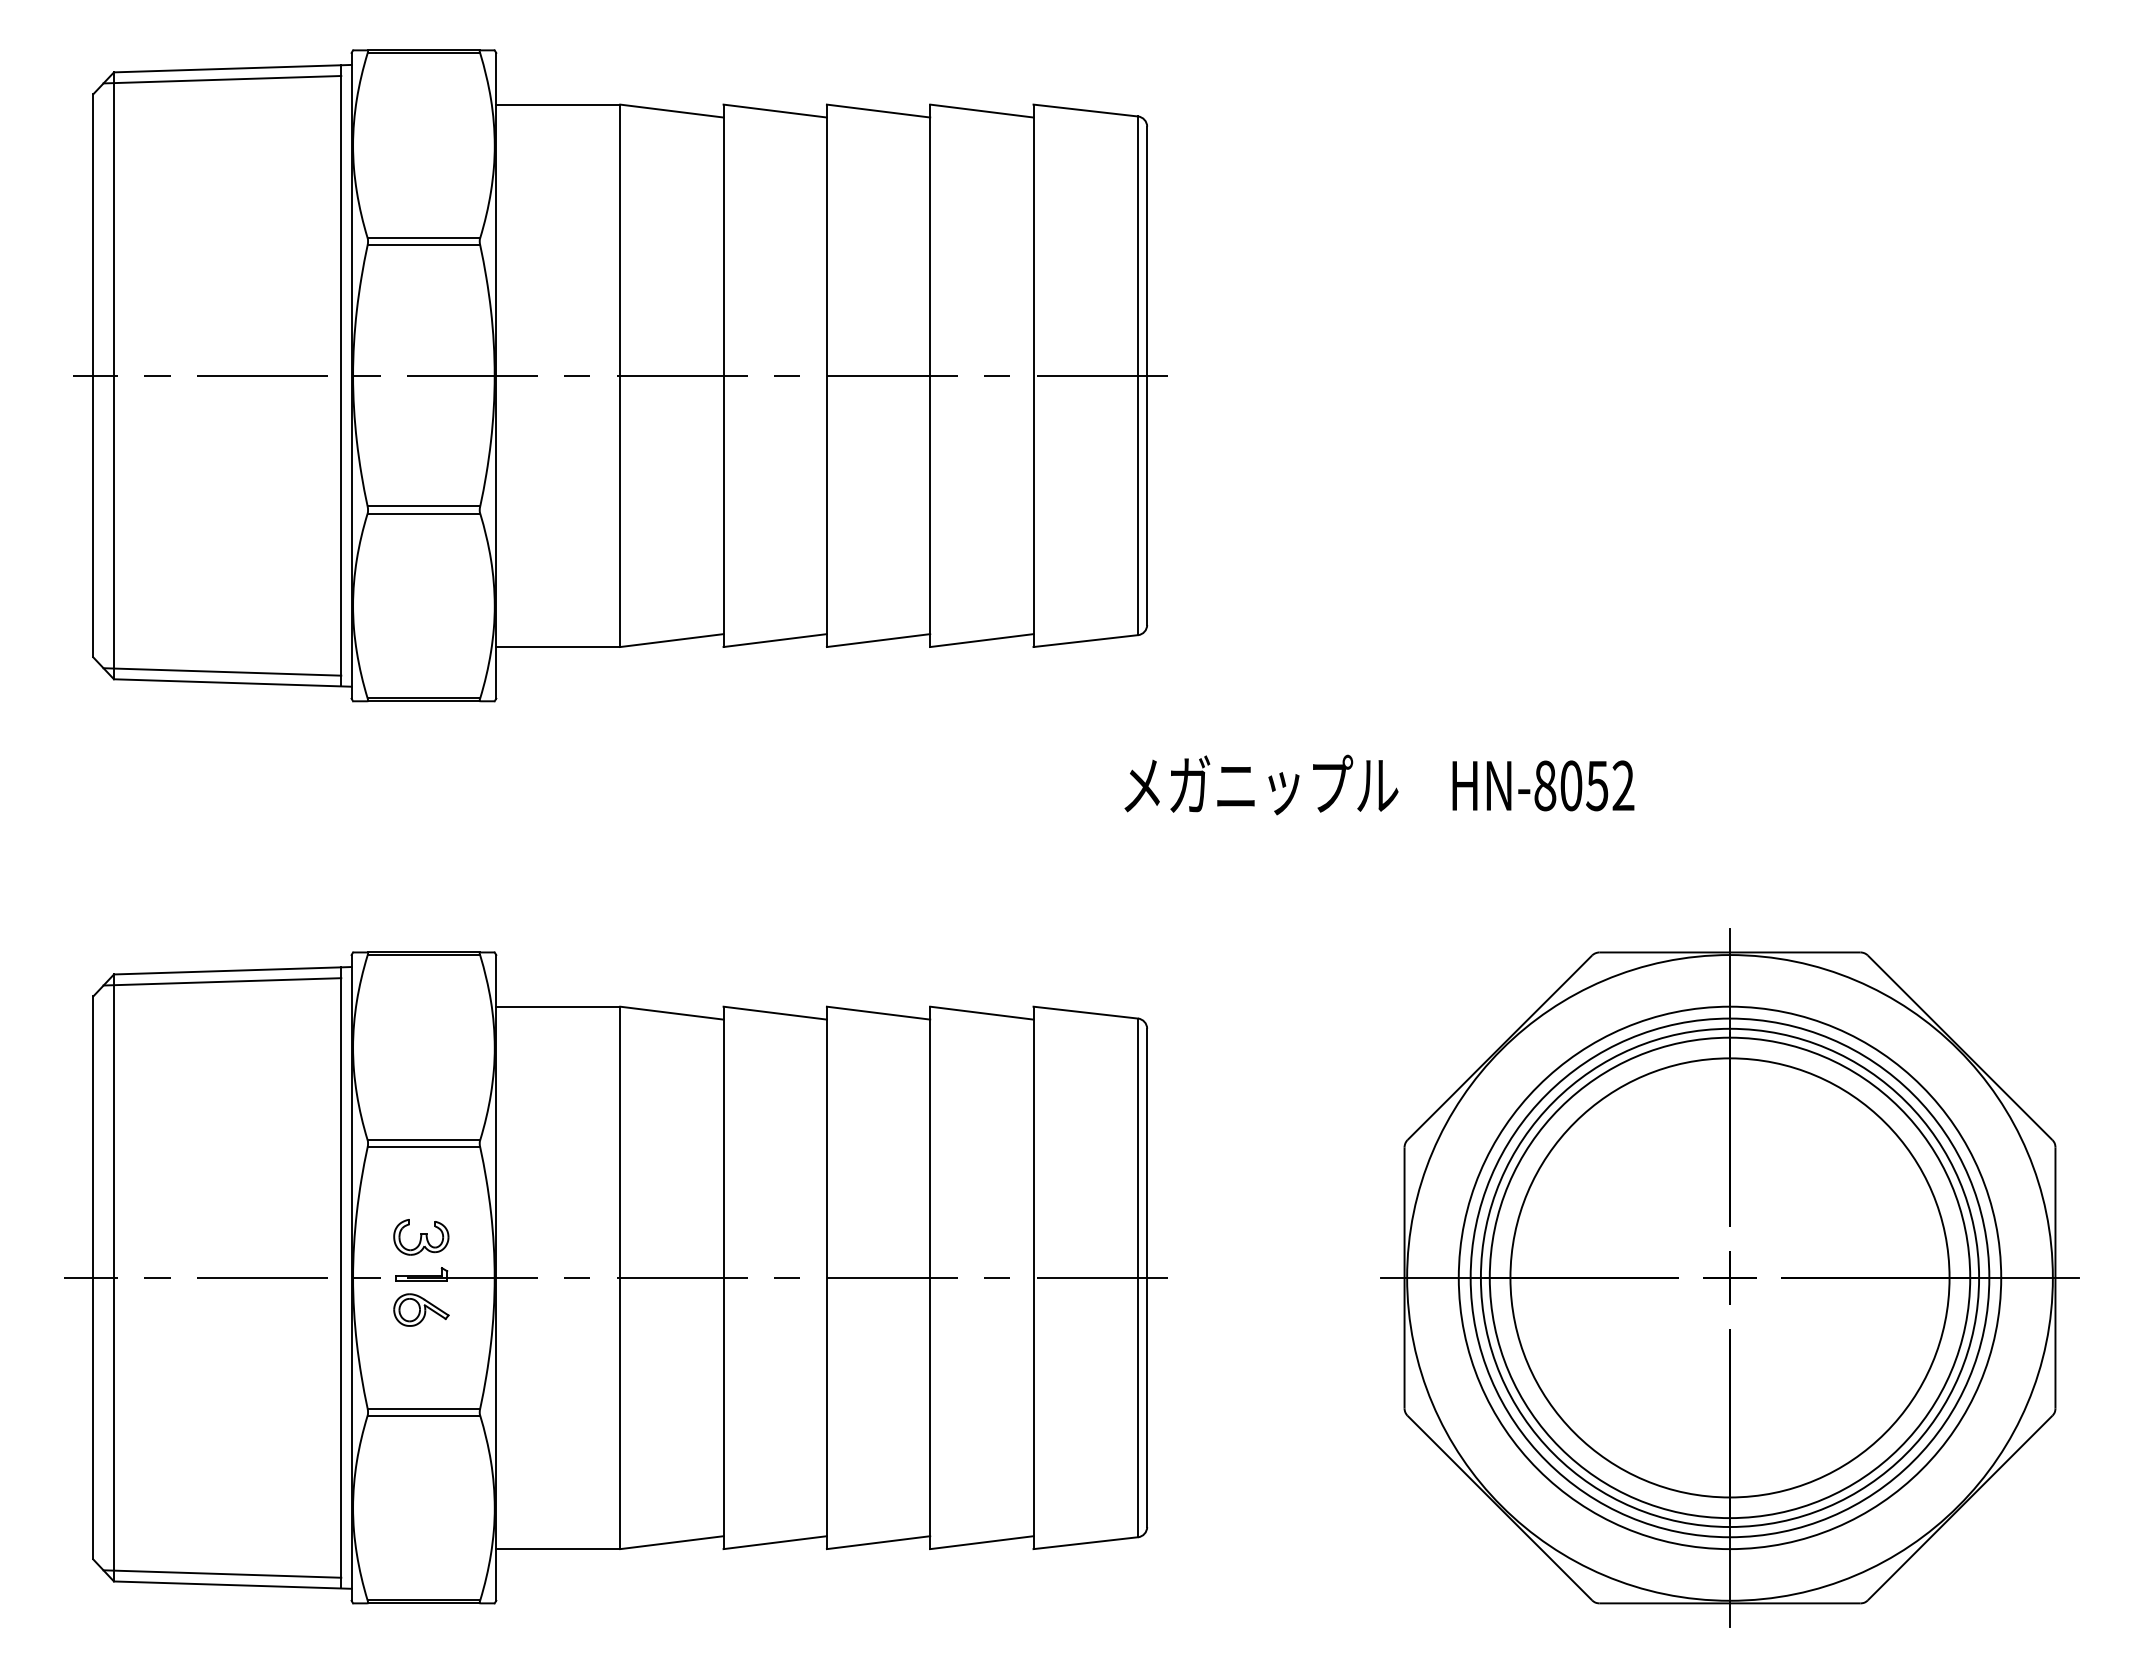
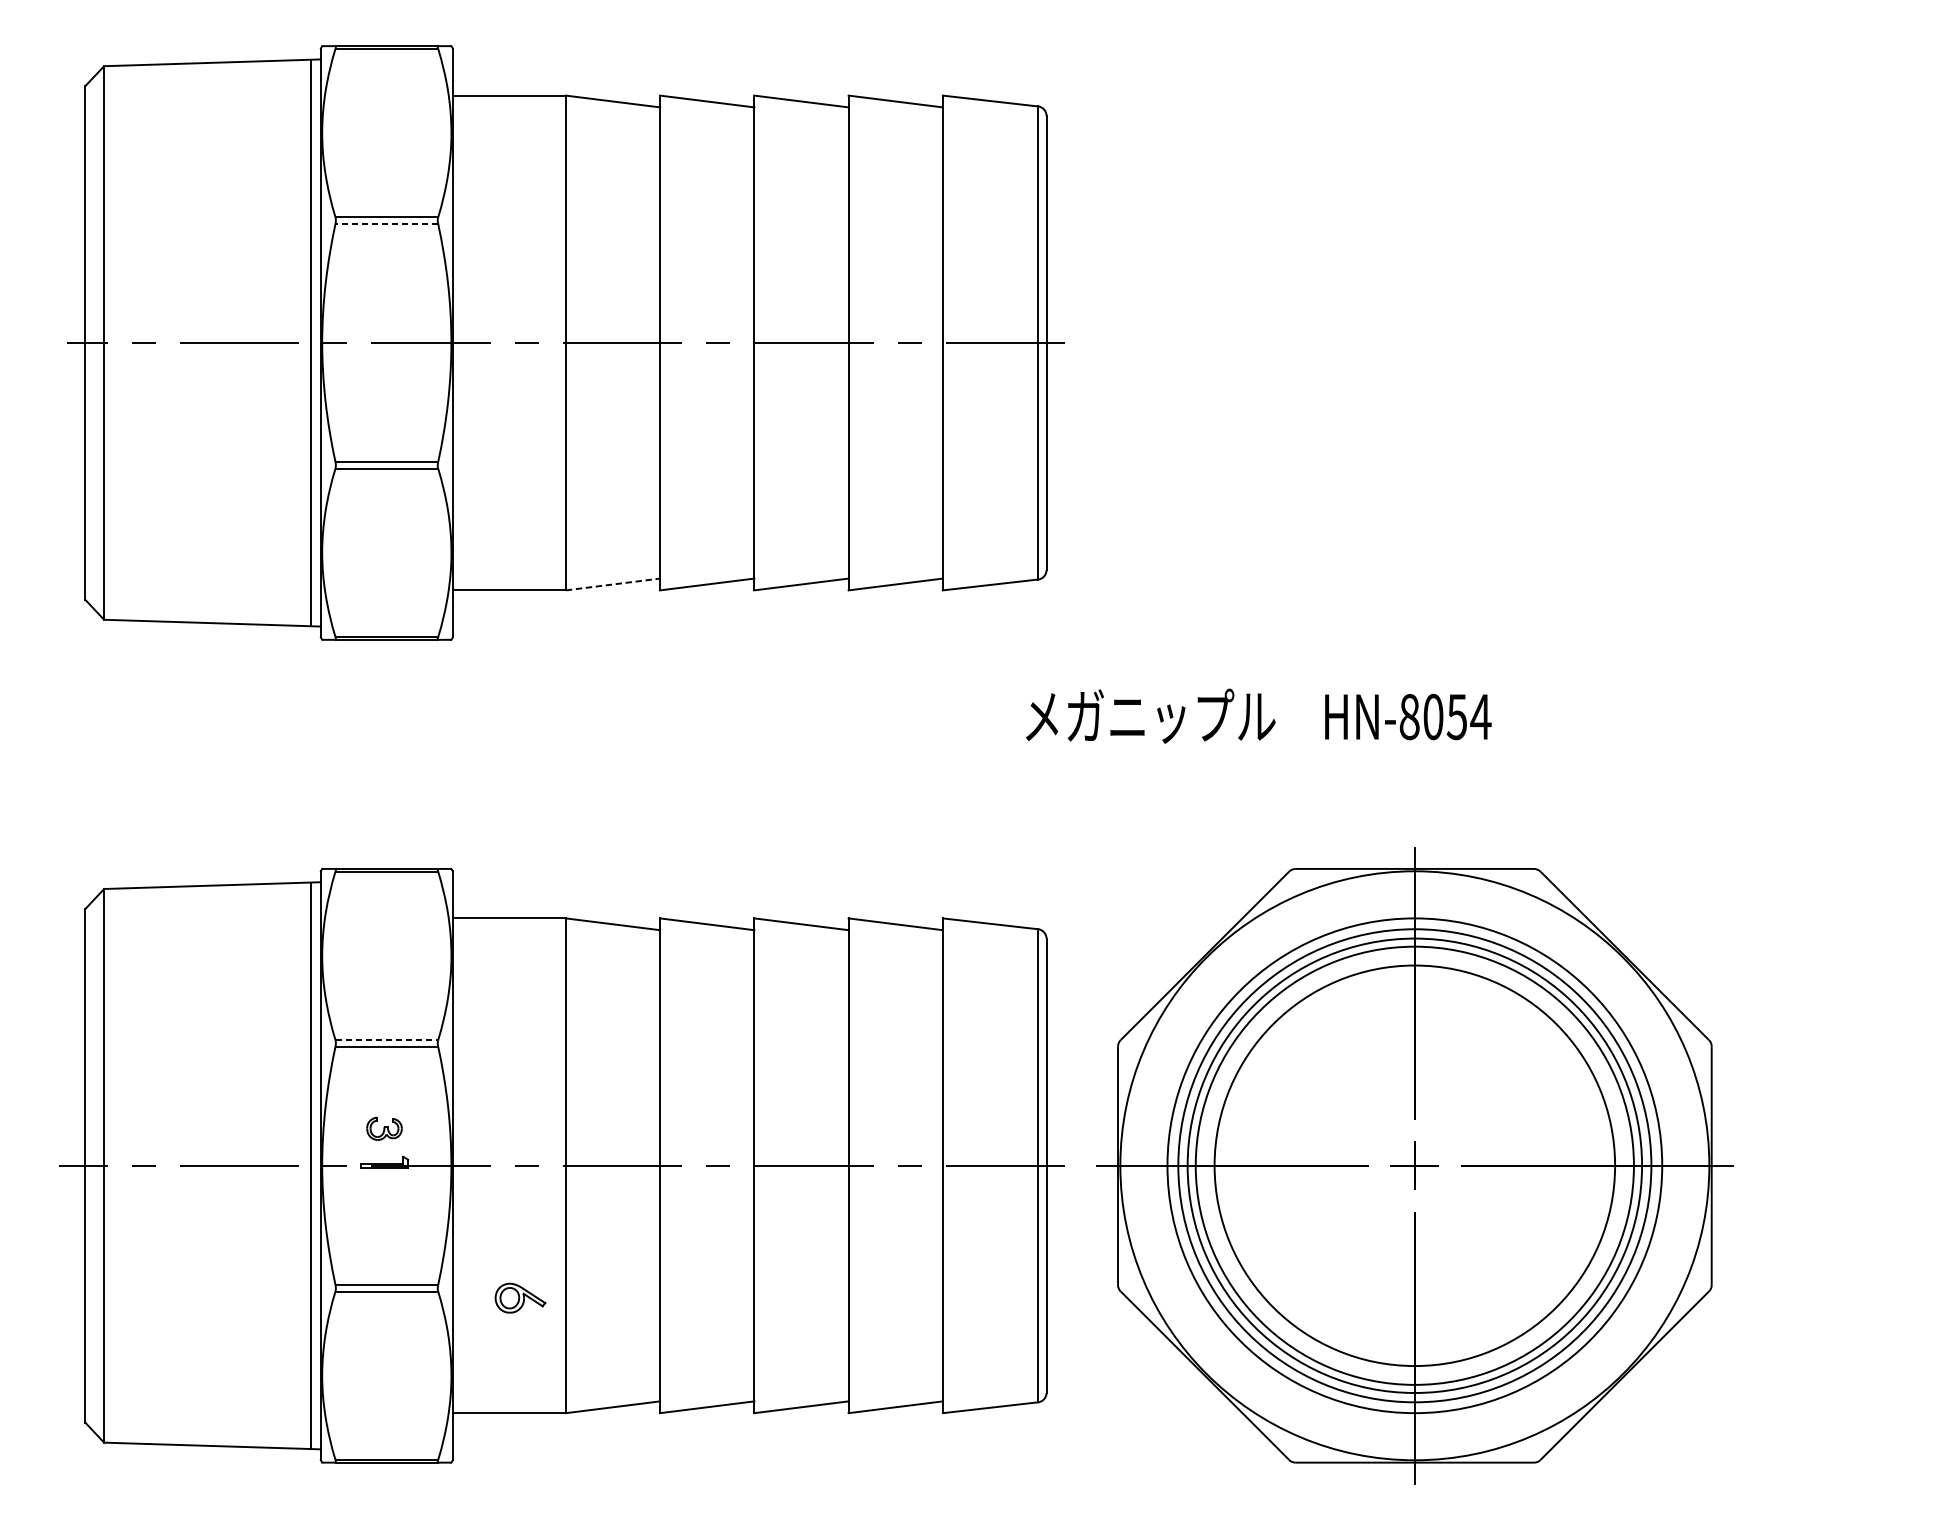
line: (222, 79) -> (203, 72), removed
line: (423, 245) -> (386, 224), solid -> dashed
line: (672, 640) -> (613, 584), solid -> dashed
line: (222, 671) -> (203, 612), removed
text: (1623, 785) -> (1480, 716), HN-8052 -> HN-8054
line: (222, 981) -> (203, 895), removed
line: (424, 1140) -> (387, 1040), solid -> dashed
part: (421, 1237) -> (384, 1128), size x0.7
part: (1729, 1277) -> (1414, 1165), moved
part: (421, 1309) -> (520, 1297), moved
line: (222, 1573) -> (203, 1435), removed

